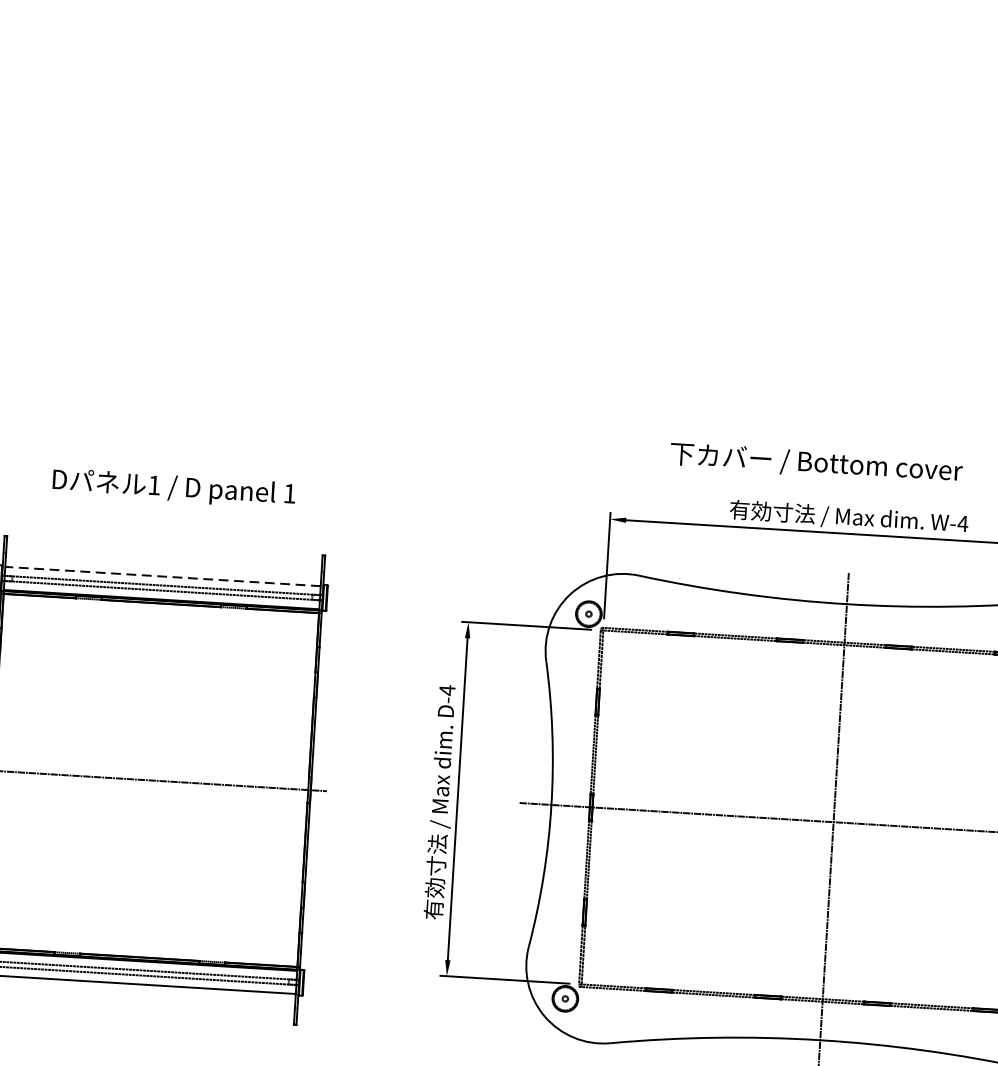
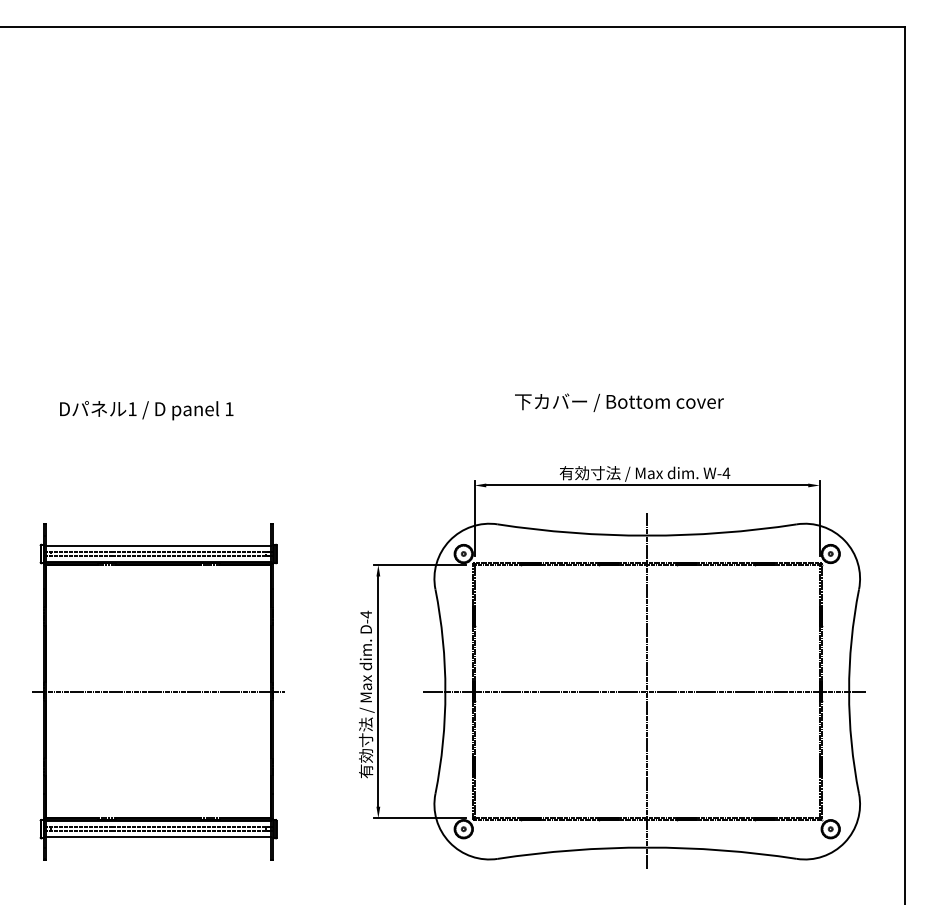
text: (816, 463) -> (619, 402), moved
text: (173, 488) -> (146, 410), moved
line: (162, 576) -> (158, 545), dashed -> solid

